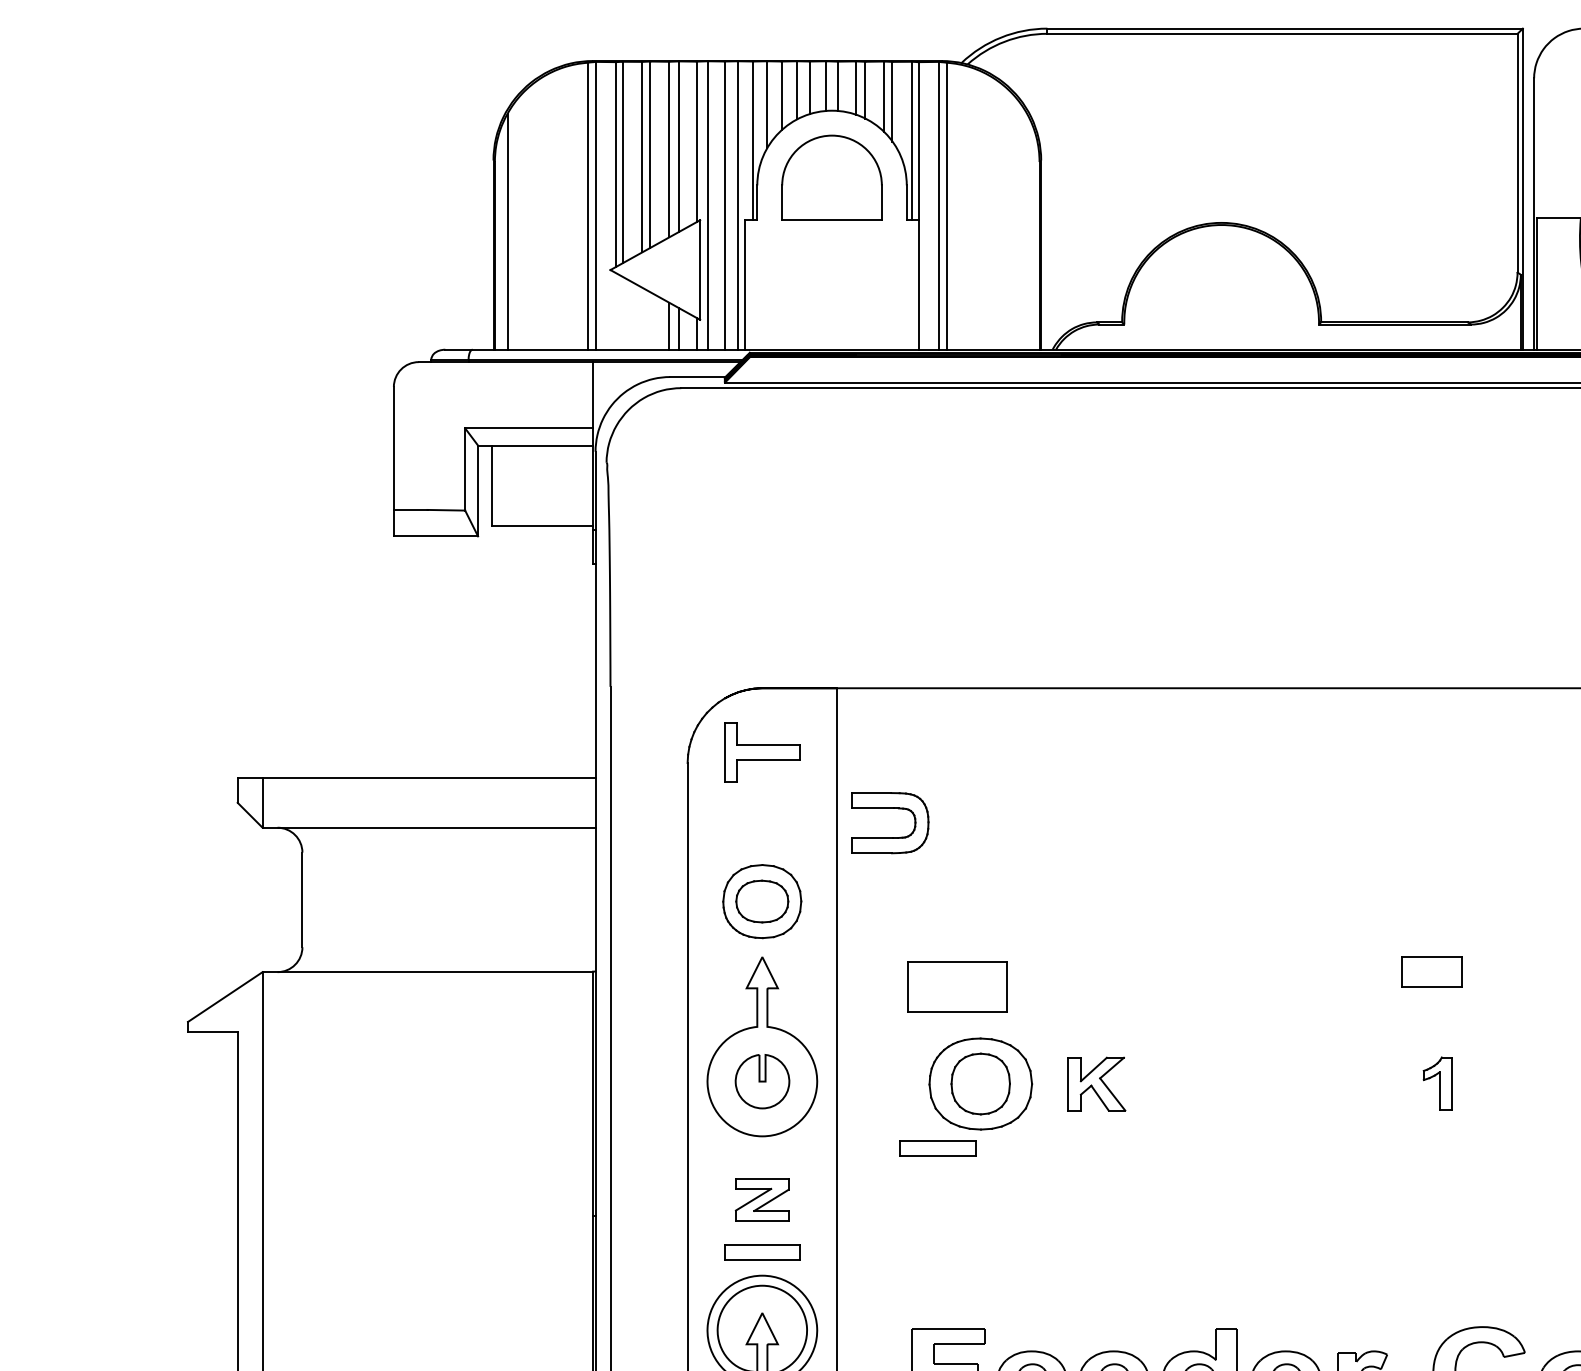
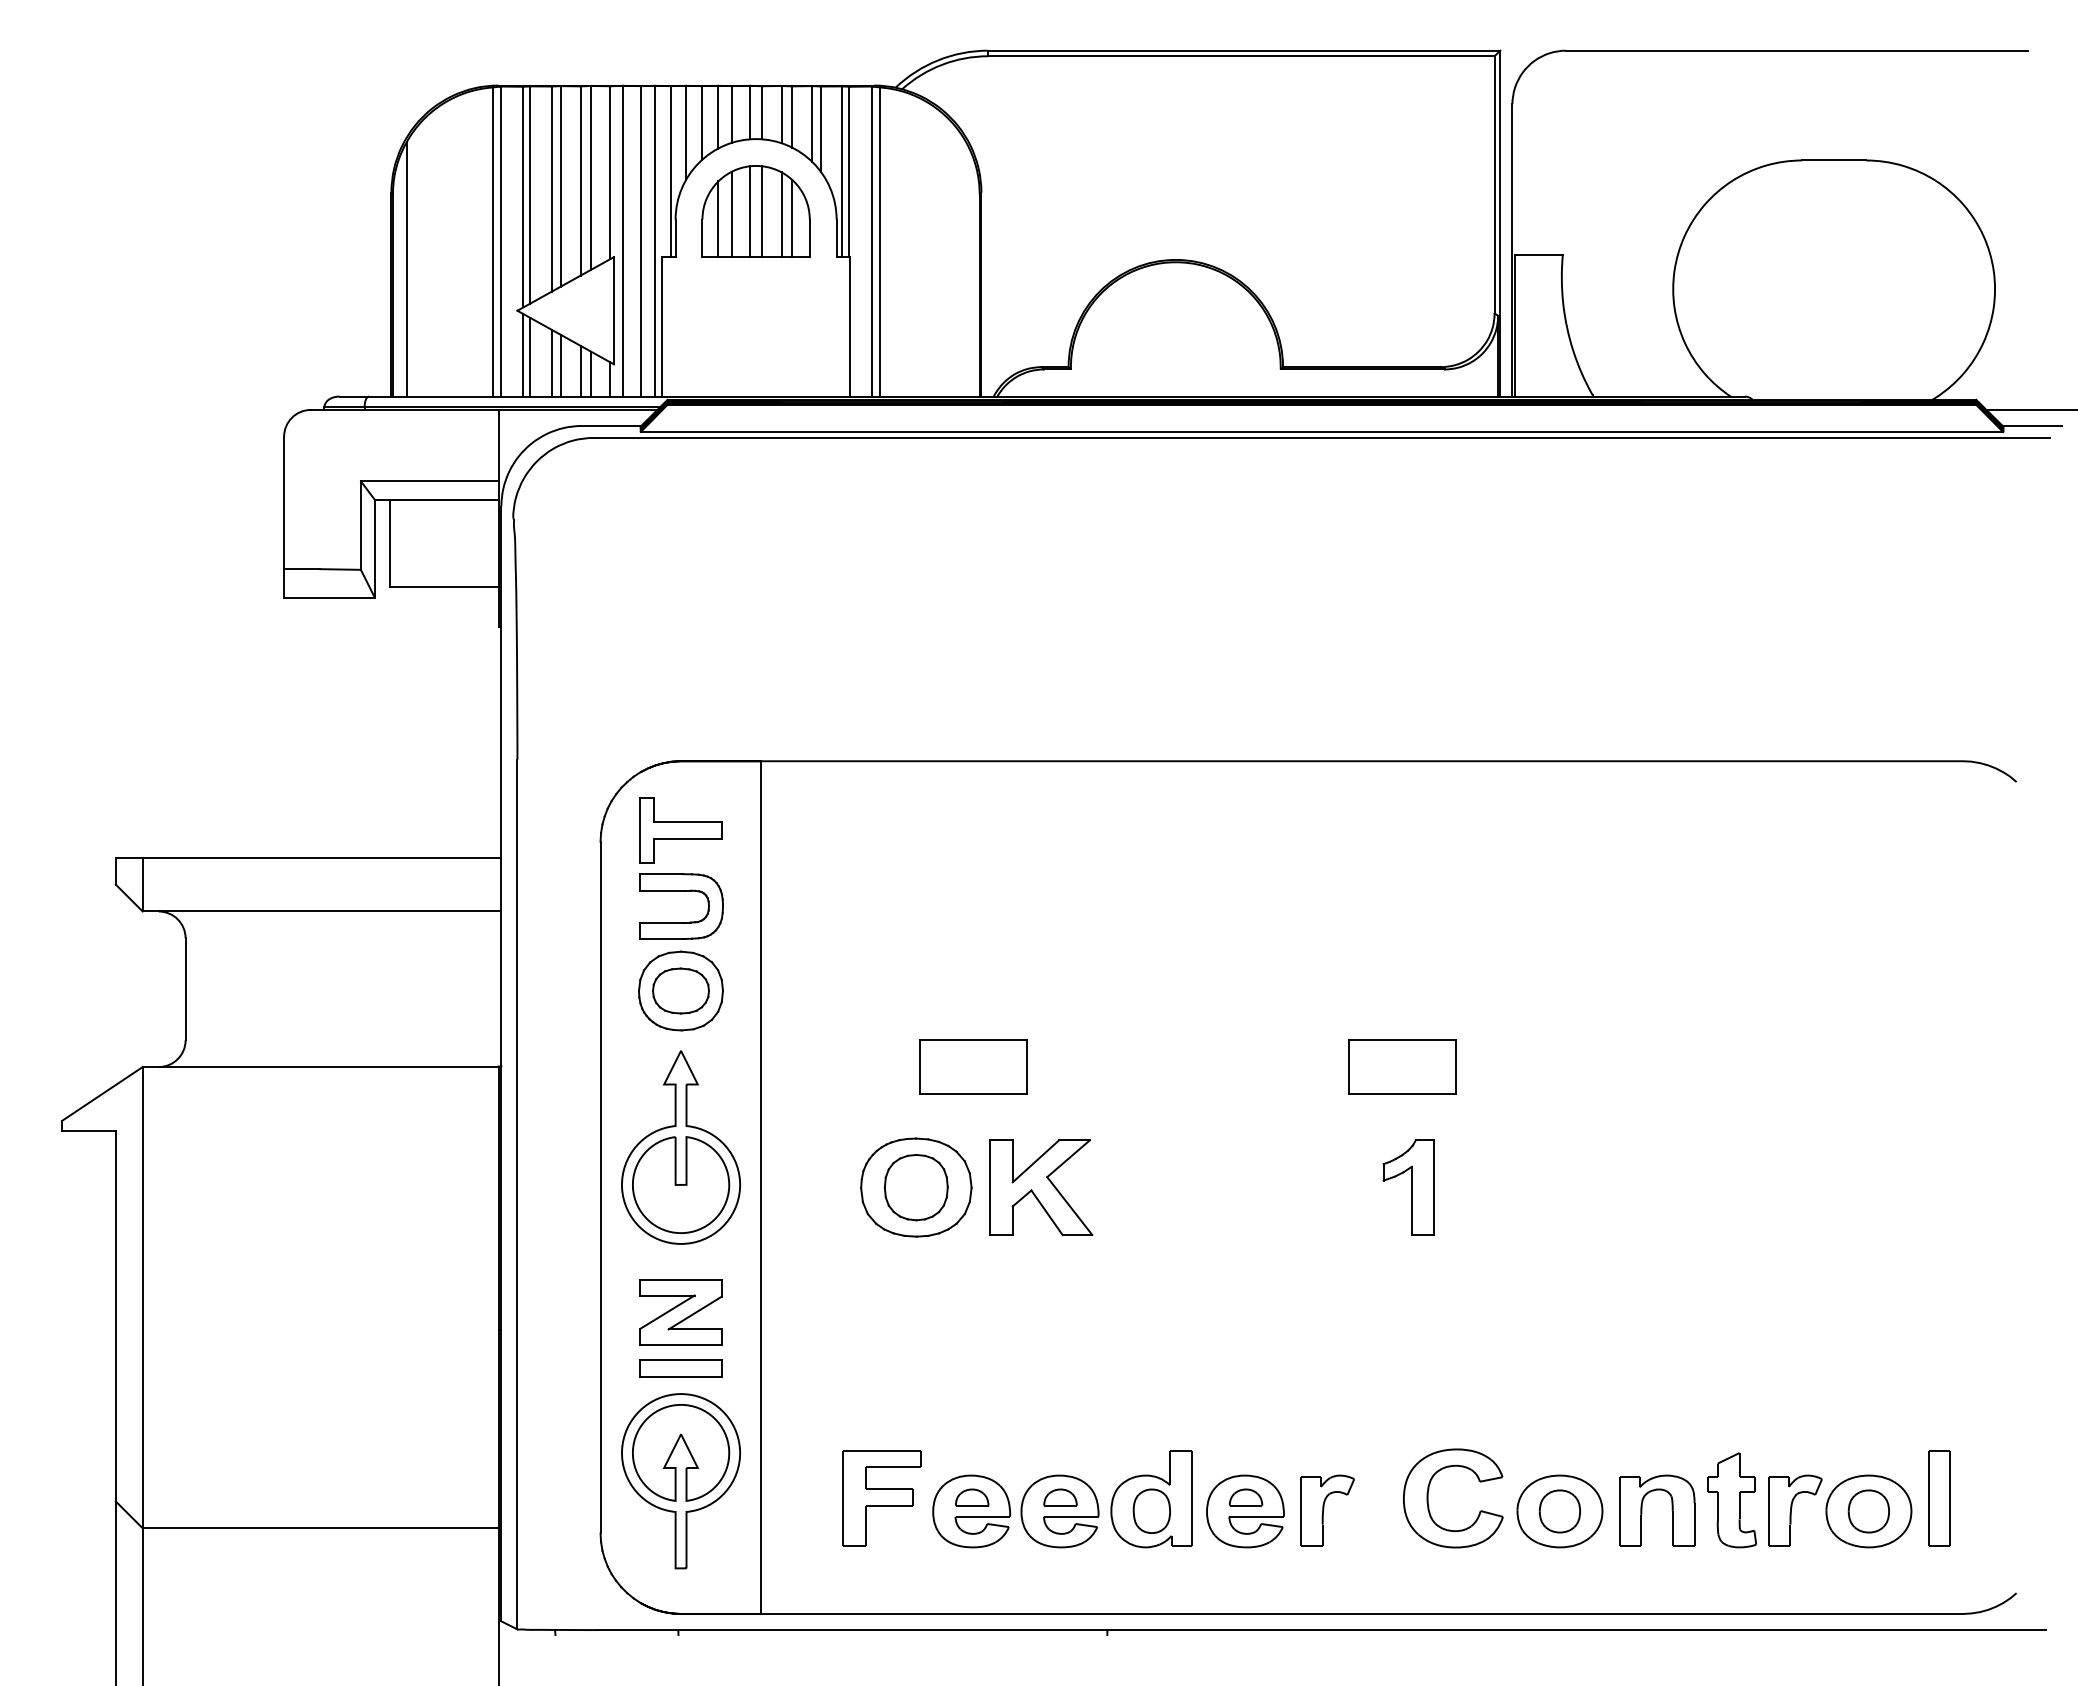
line: (826, 177) -> (750, 211), added
line: (837, 177) -> (762, 211), added
line: (810, 180) -> (732, 214), added
line: (855, 180) -> (781, 214), added
line: (865, 184) -> (792, 218), added
line: (797, 185) -> (718, 219), added
line: (616, 311) -> (523, 355), added
line: (622, 312) -> (530, 356), added
line: (642, 318) -> (551, 362), added
line: (650, 320) -> (560, 365), added
part: (889, 809) -> (681, 891), moved
part: (1432, 971) -> (1402, 1066), size x1.67
part: (957, 986) -> (973, 1066), moved
part: (762, 1081) -> (681, 1184), size x1.67
part: (1096, 1083) -> (1041, 1187), size x1.67
part: (1437, 1083) -> (1408, 1187), size x1.67
part: (937, 1147) -> (869, 1256), removed
part: (761, 1199) -> (680, 1312), size x1.43

